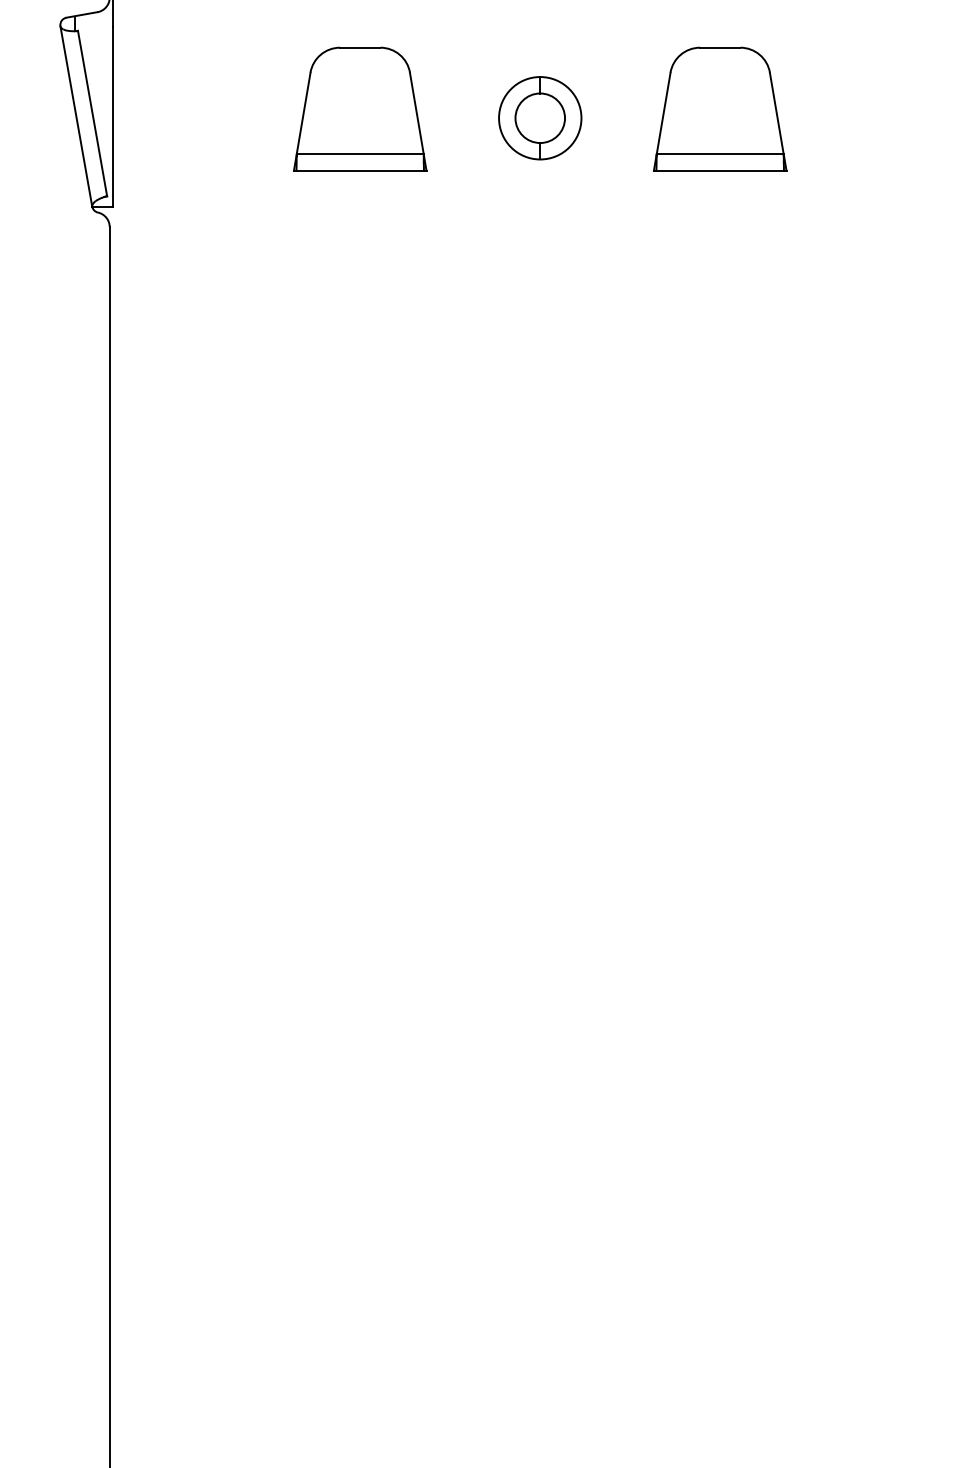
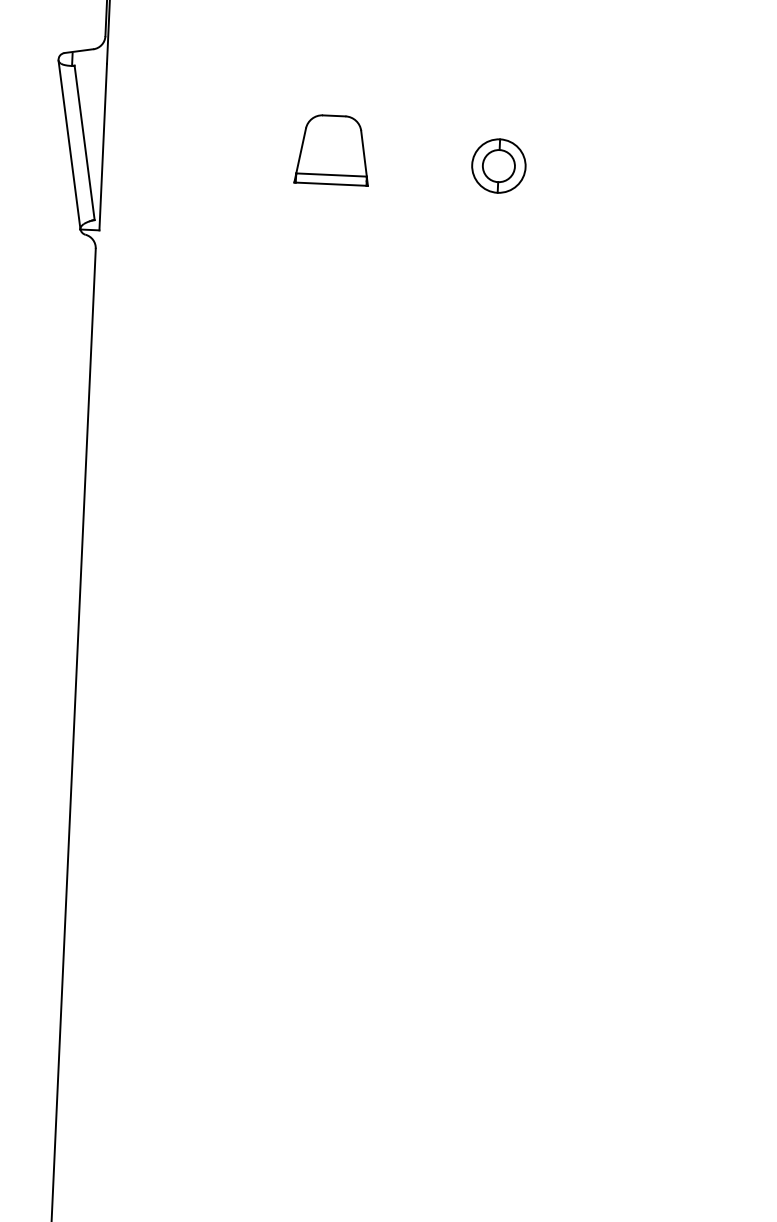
part: (360, 108) -> (332, 149), size x0.6
part: (720, 108) -> (666, 164), removed
part: (540, 118) -> (499, 166), size x0.7

